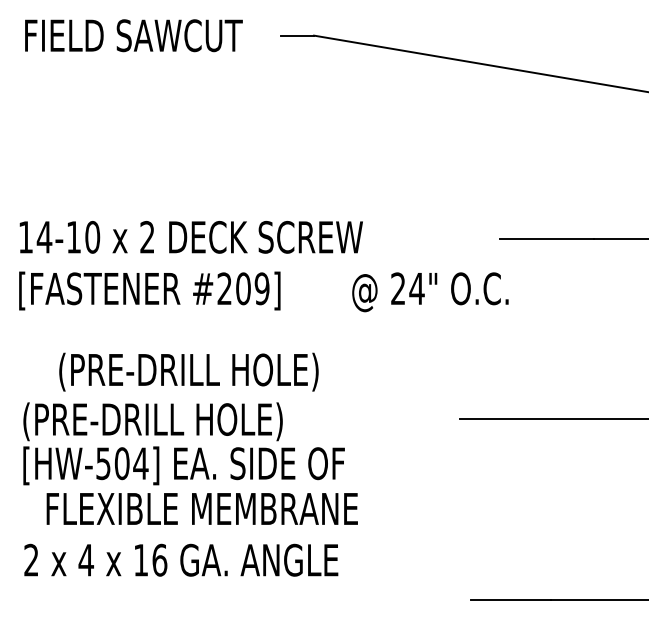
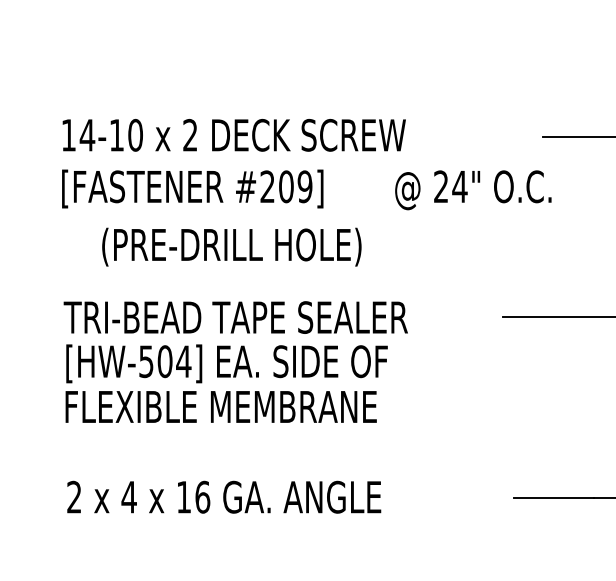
text: (188, 371) -> (231, 246), moved
text: (192, 421) -> (235, 319), (PRE-DRILL HOLE) -> TRI-BEAD TAPE SEALER
text: (201, 508) -> (220, 406), moved
text: (181, 559) -> (224, 496), moved

